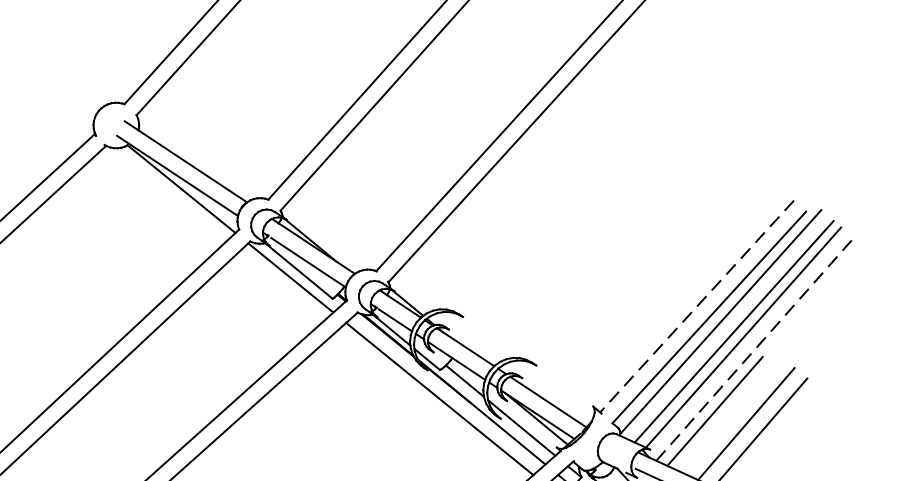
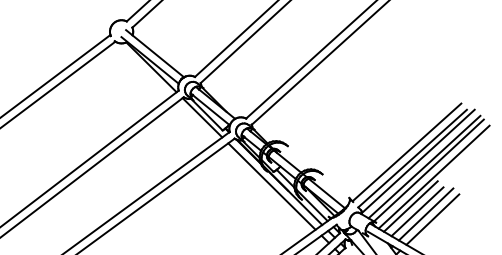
line: (696, 306) -> (406, 152), dashed -> solid
line: (755, 350) -> (434, 177), dashed -> solid
line: (728, 419) -> (417, 211), added

